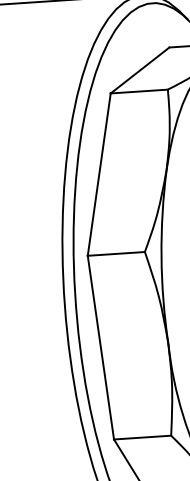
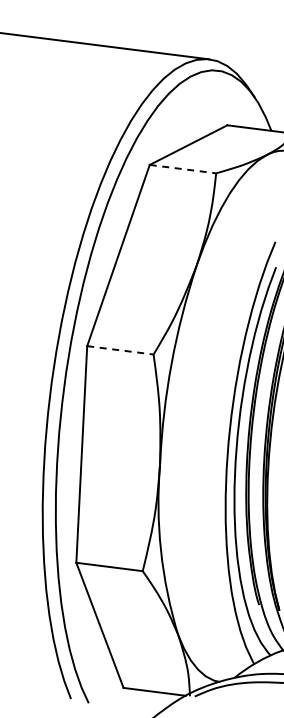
line: (139, 91) -> (183, 169), solid -> dashed
line: (116, 254) -> (120, 350), solid -> dashed

